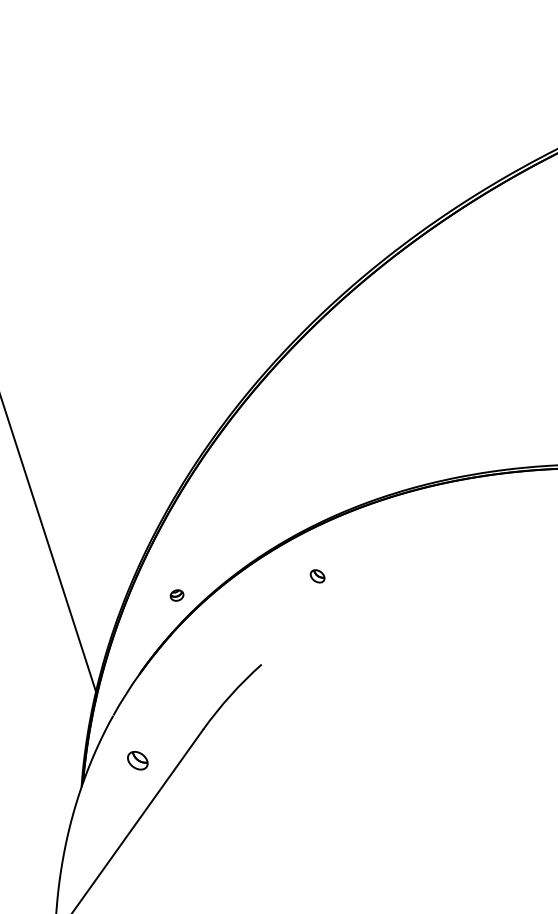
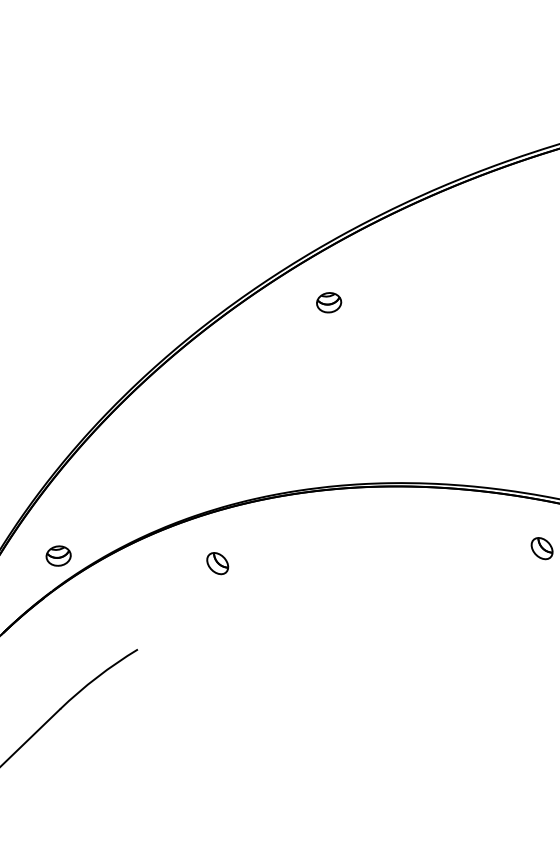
part: (372, 329) -> (328, 302), added
part: (317, 576) -> (217, 563), size x1.43
part: (176, 595) -> (57, 555), size x1.67

